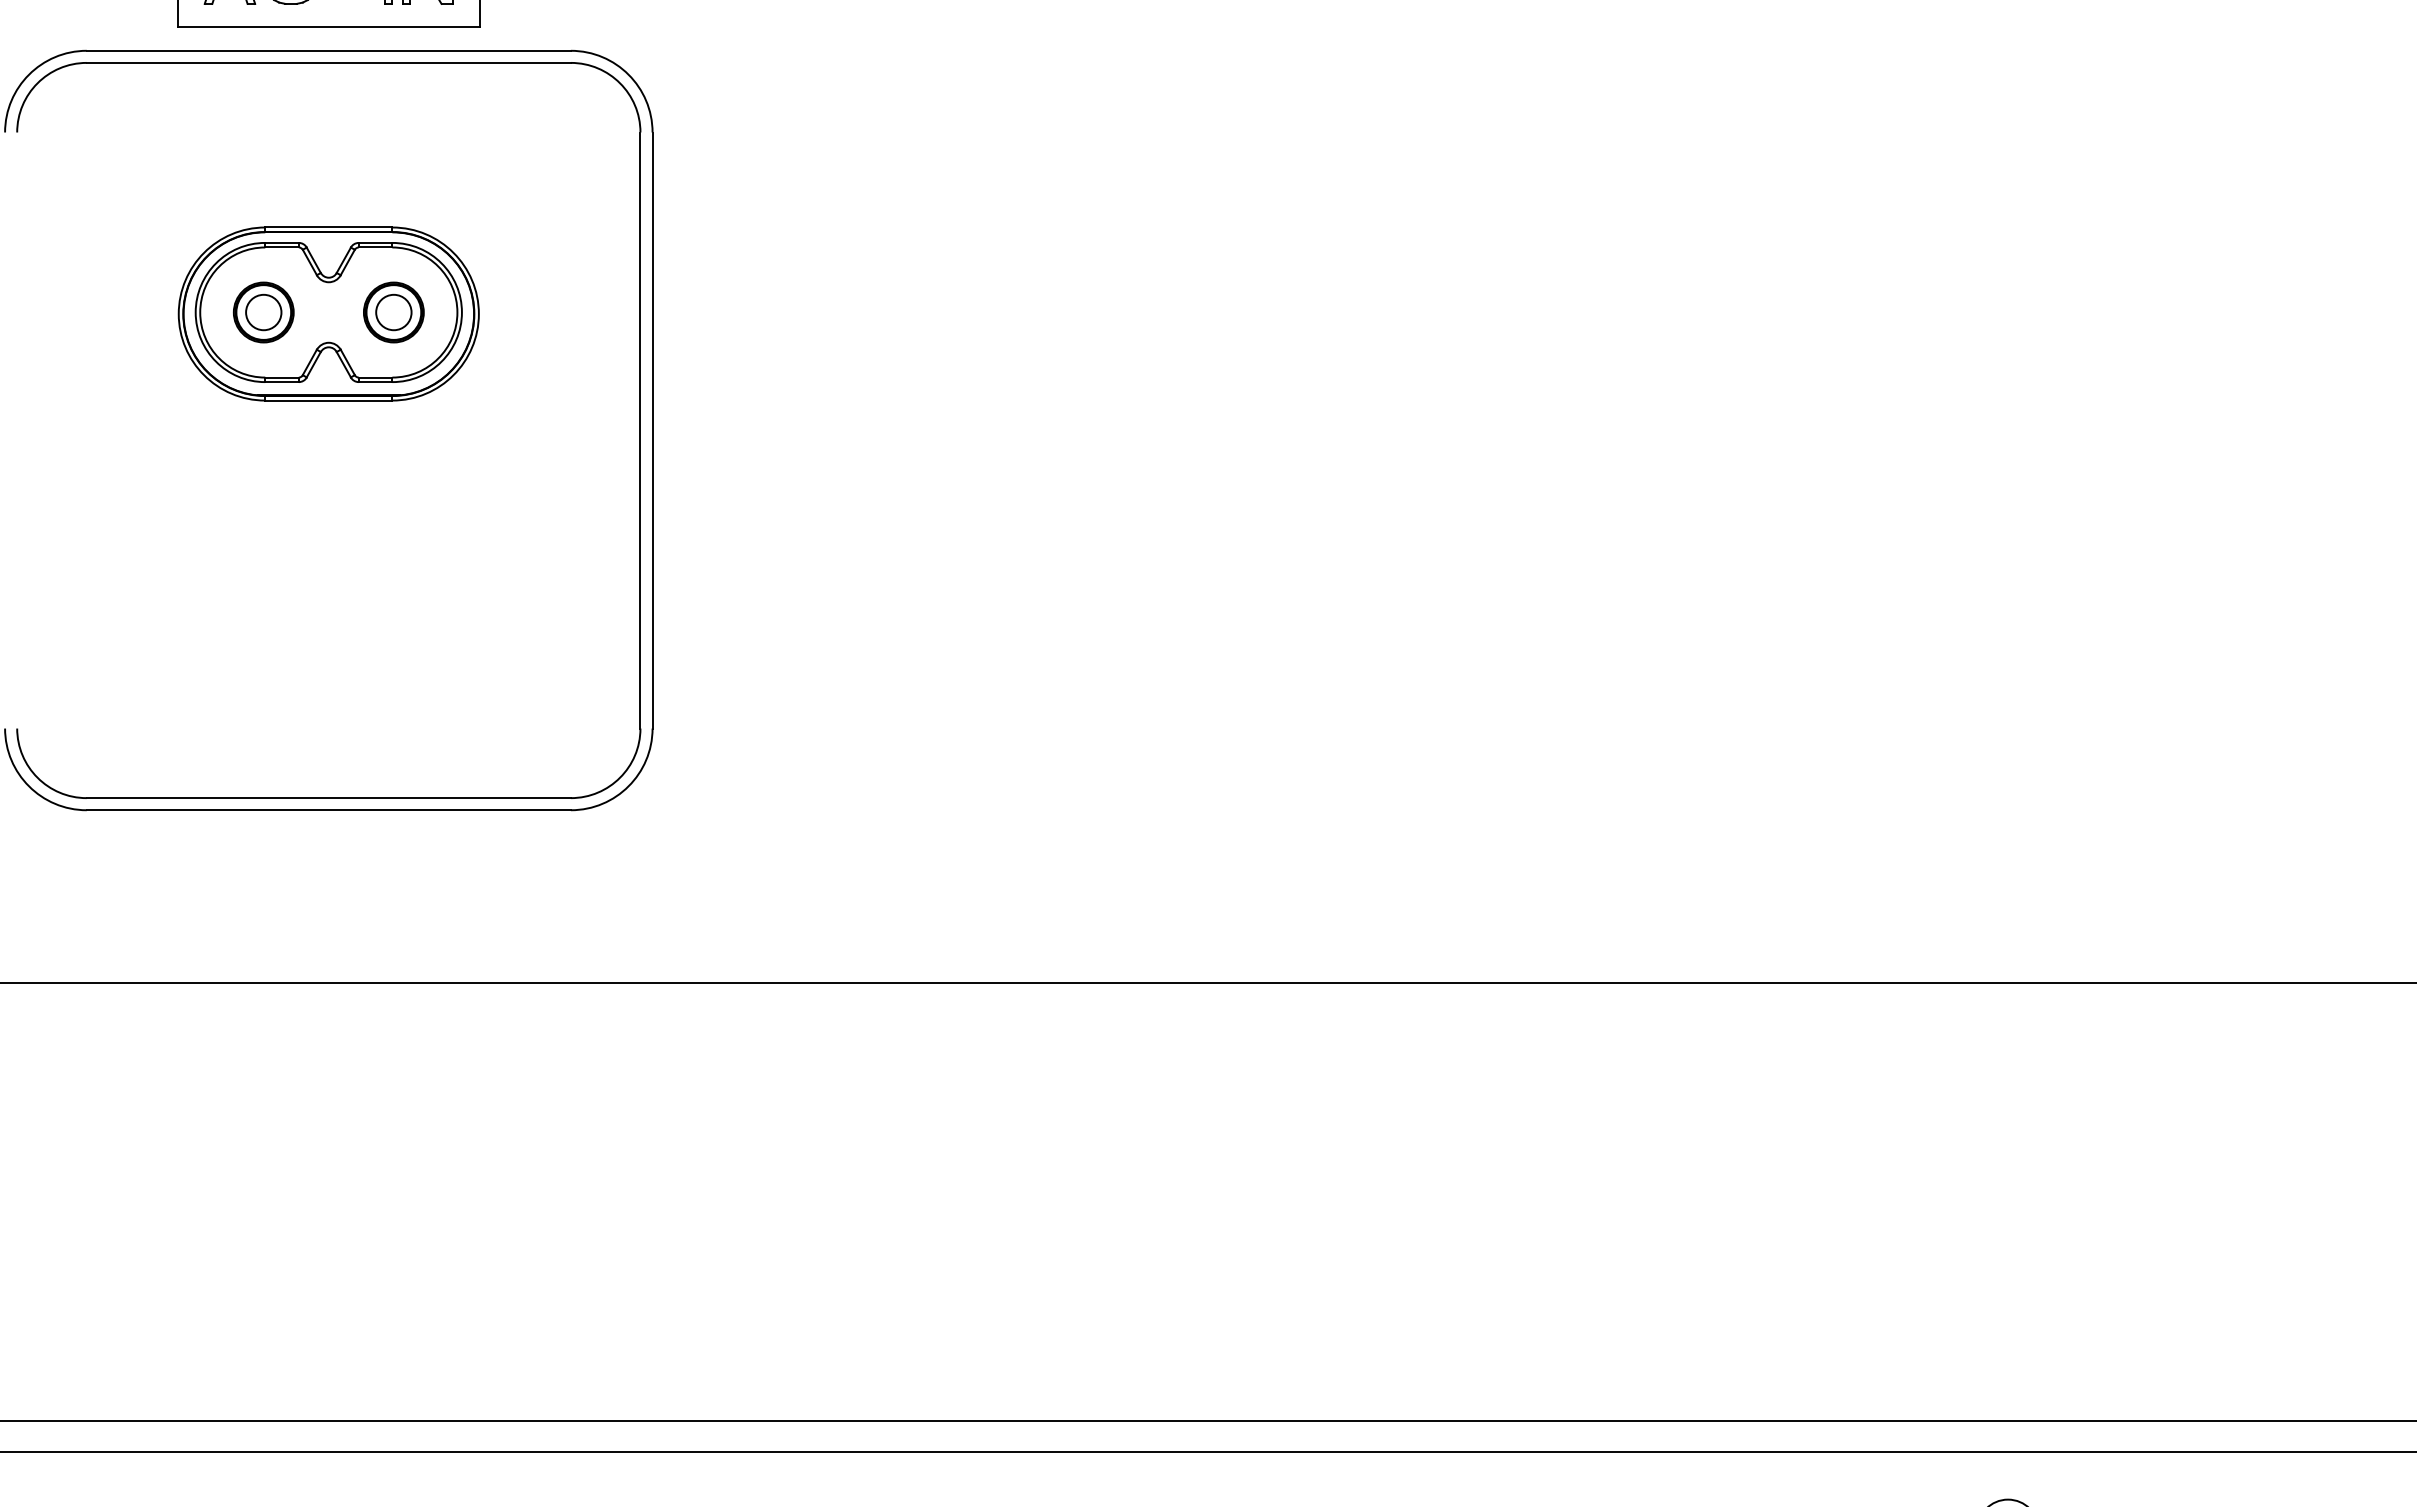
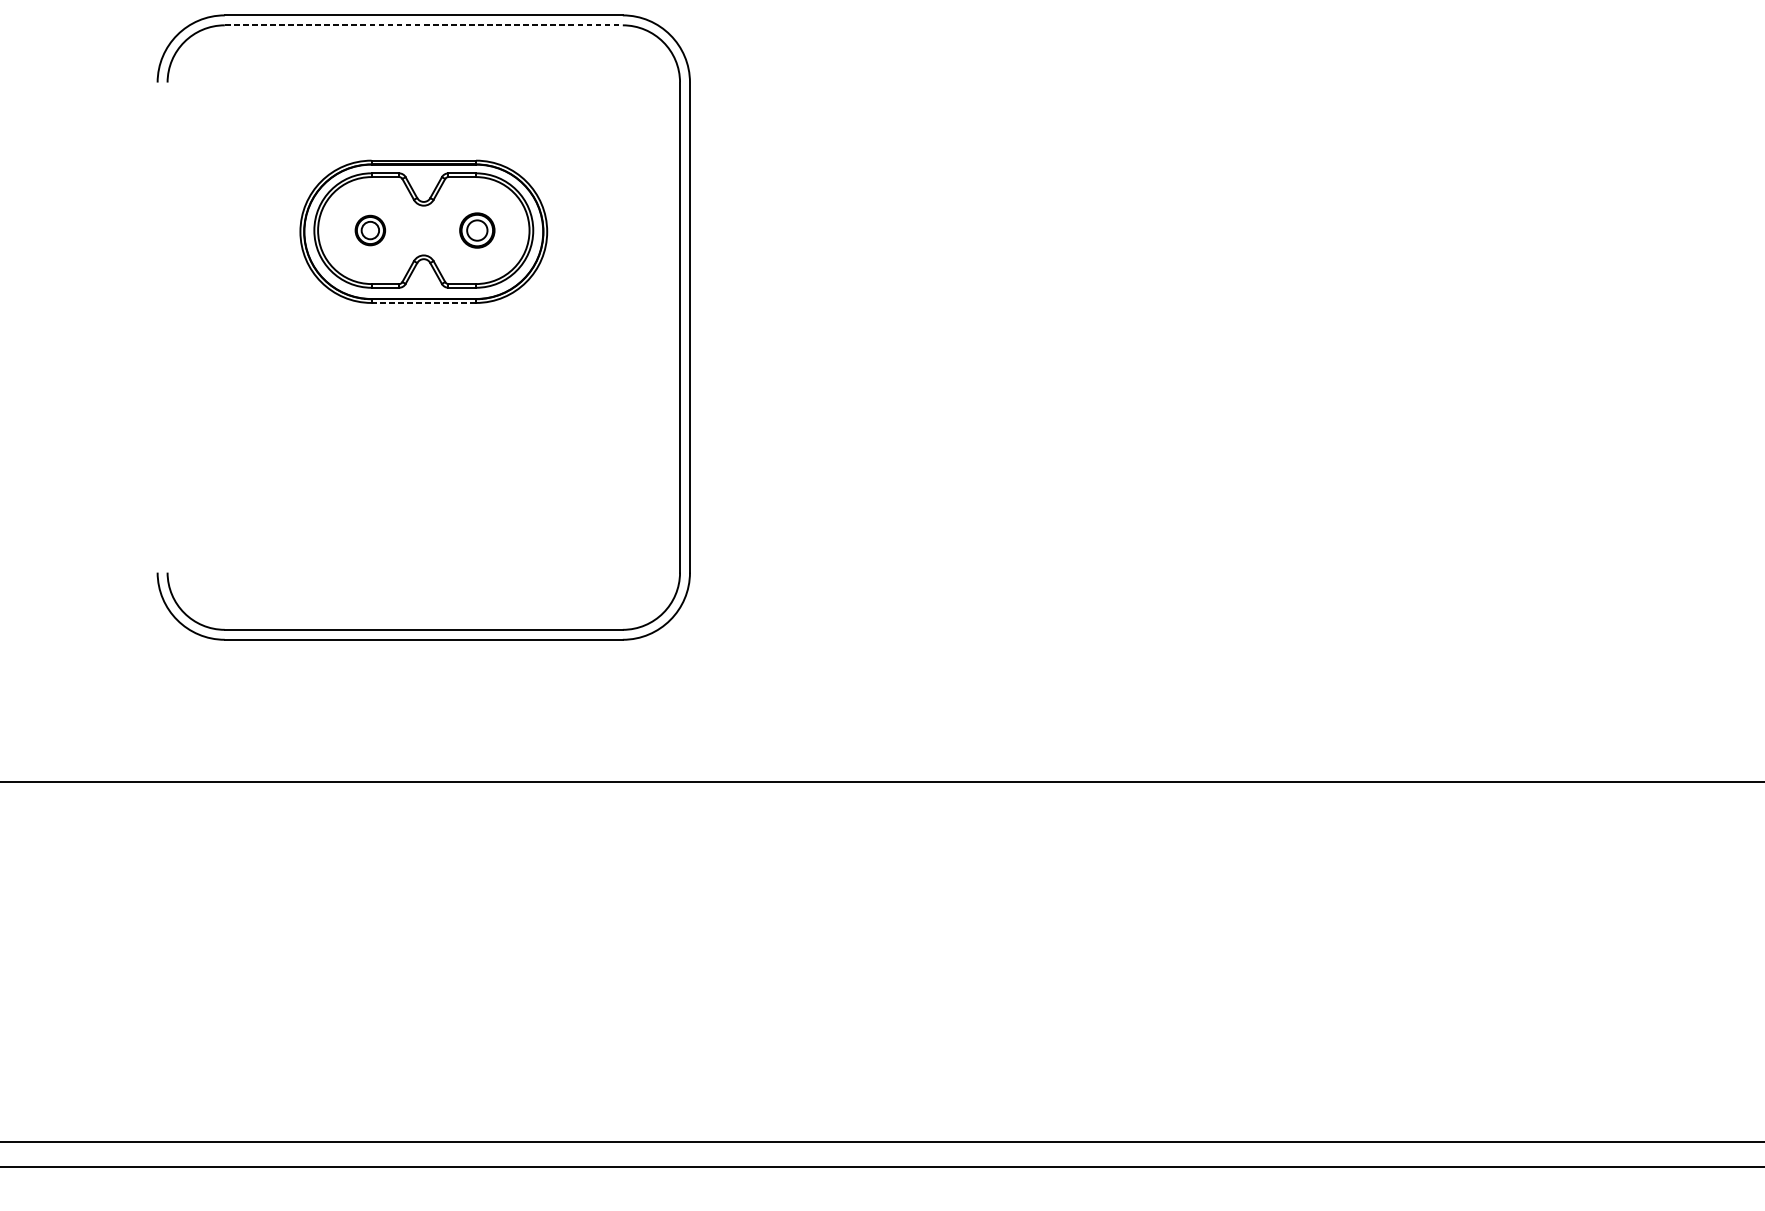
line: (329, 62) -> (424, 25), solid -> dashed
part: (263, 312) -> (370, 230), size x0.6
part: (393, 312) -> (476, 230), size x0.7
line: (328, 400) -> (423, 302), solid -> dashed

